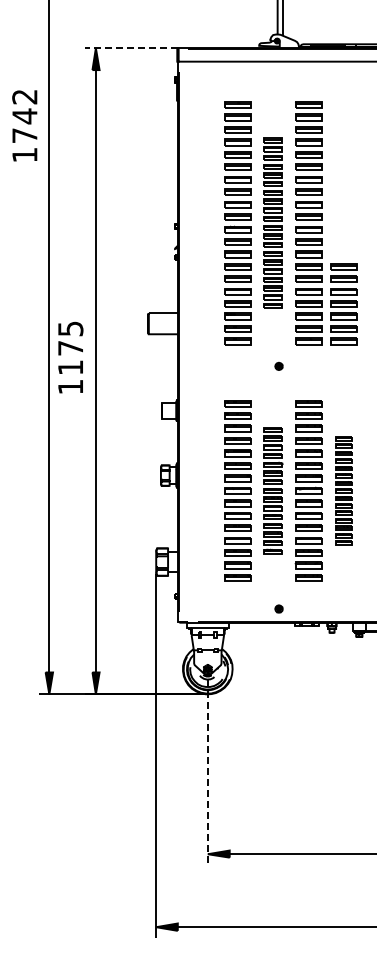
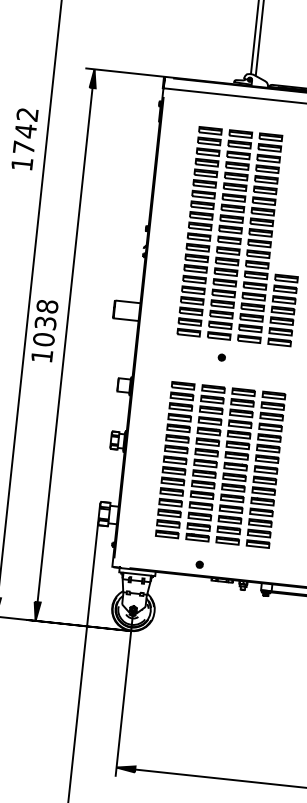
line: (131, 48) -> (124, 72), dashed -> solid
text: (24, 125) -> (24, 138), moved
part: (272, 223) -> (229, 235), size x1.43
text: (70, 348) -> (45, 323), 1175 -> 1038
part: (273, 490) -> (205, 463), size x1.43
part: (343, 490) -> (265, 469), size x1.67
line: (207, 767) -> (124, 693), dashed -> solid

